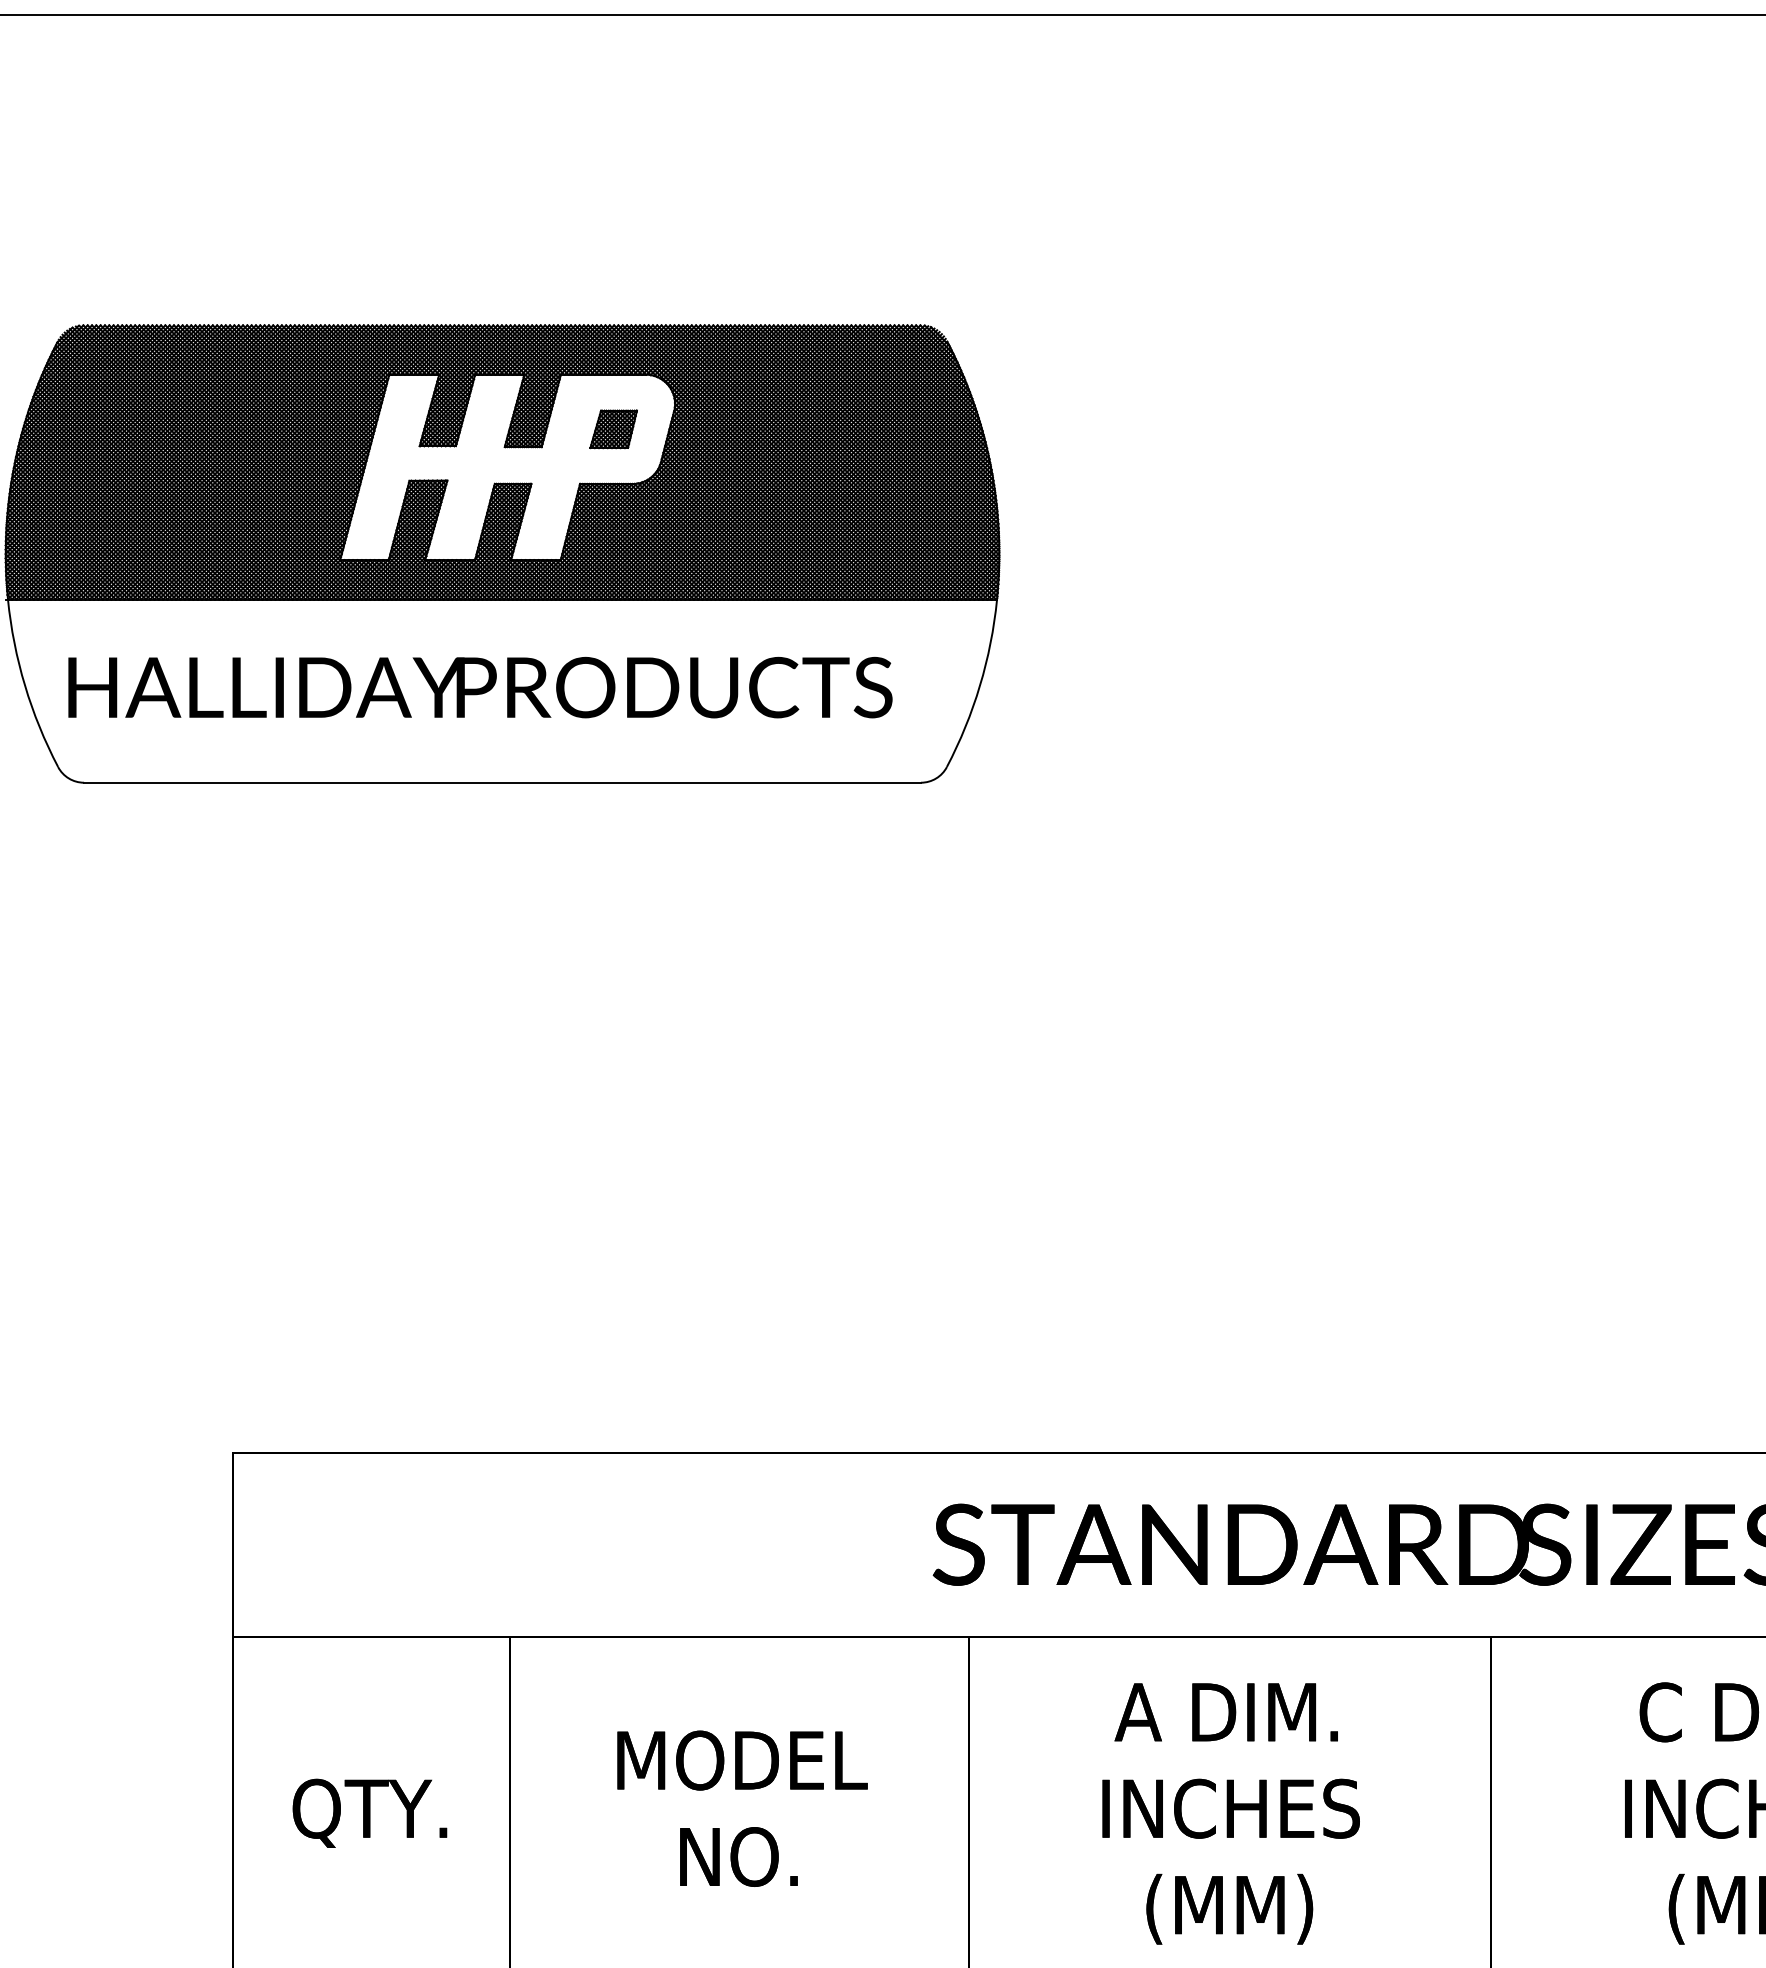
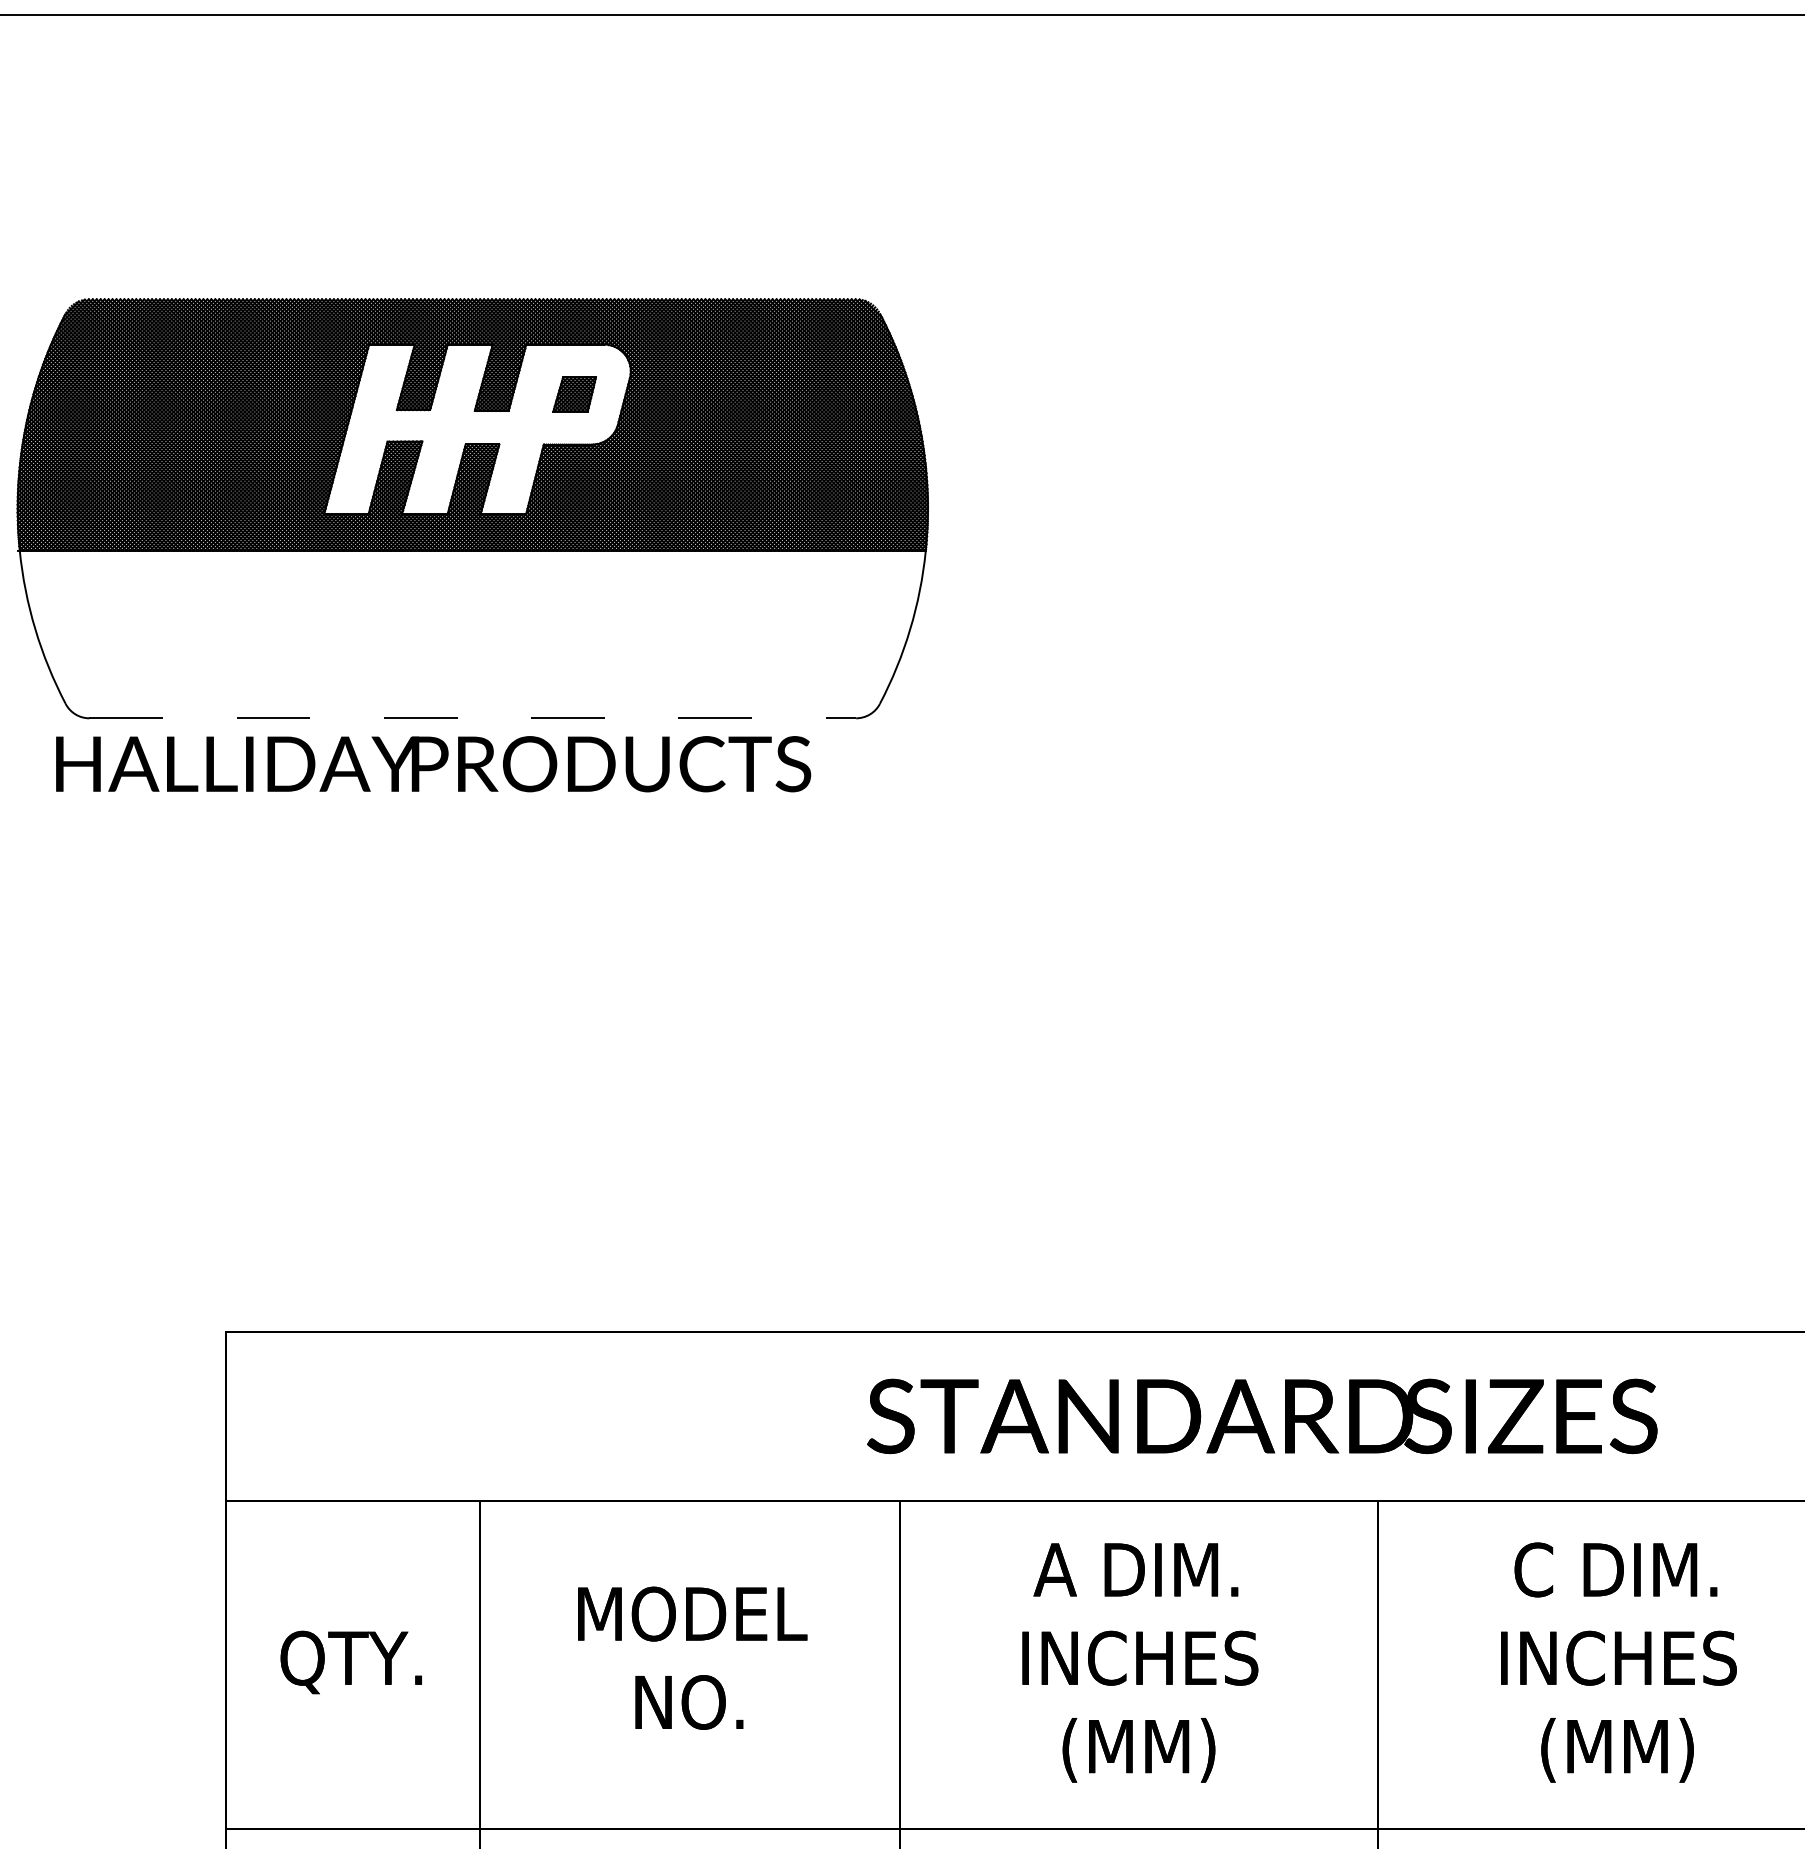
text: (480, 687) -> (433, 764), moved
line: (503, 782) -> (473, 718), solid -> dashed

